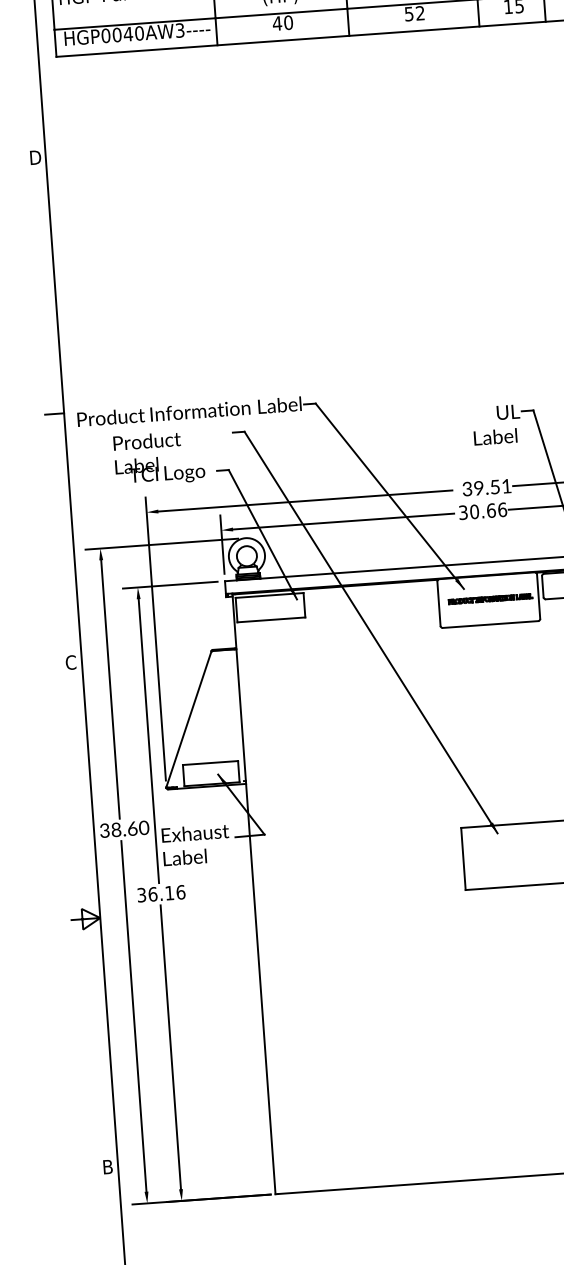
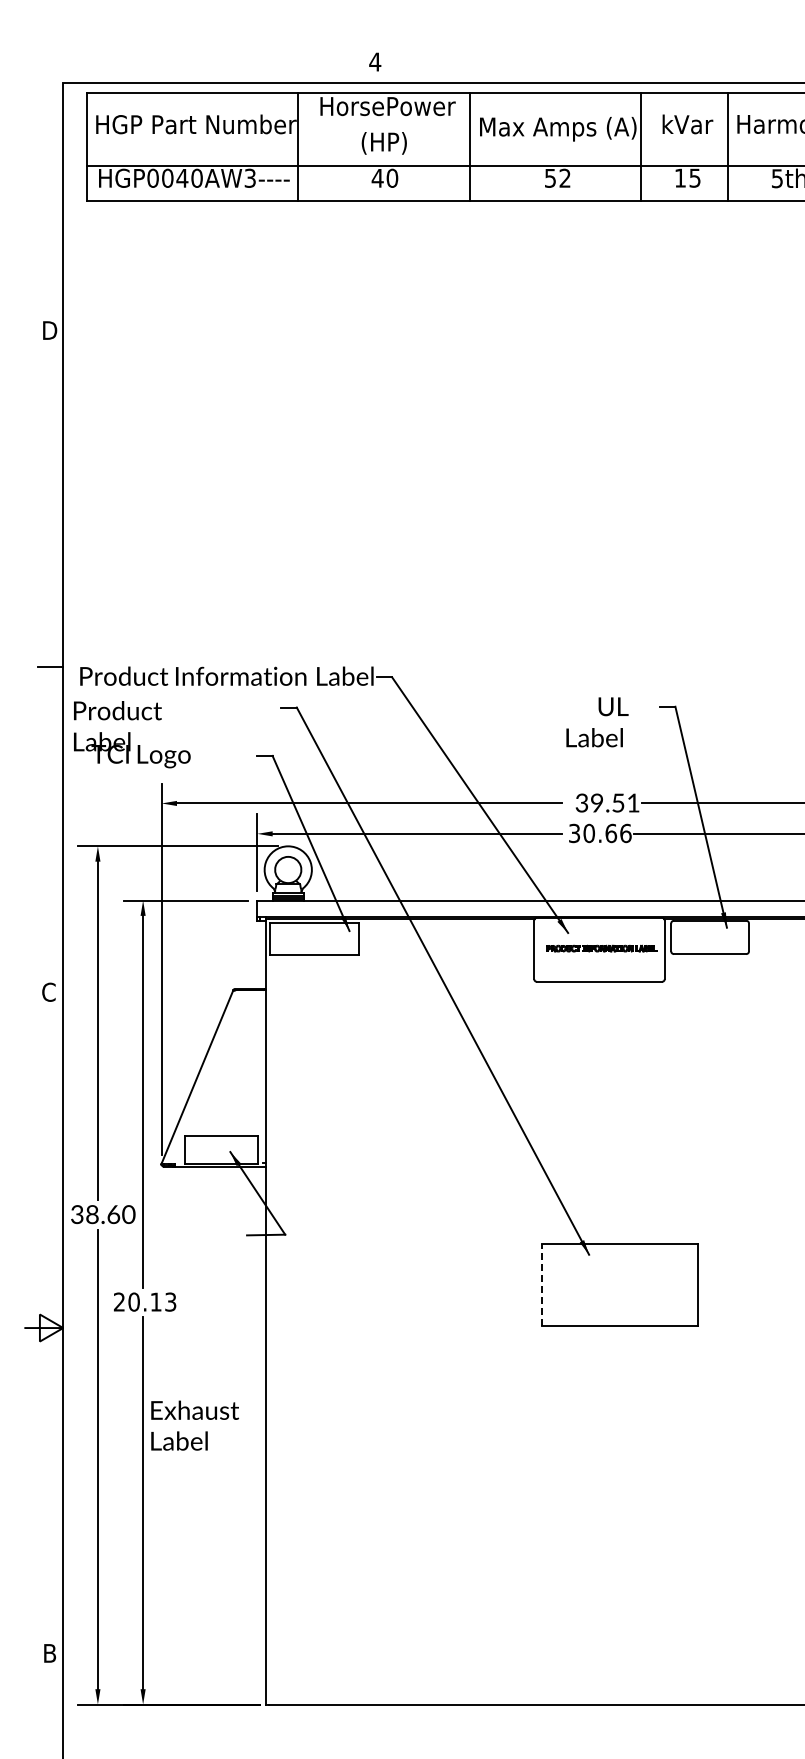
text: (496, 425) -> (597, 722), moved
text: (159, 458) -> (132, 734), moved
text: (195, 844) -> (194, 1425), moved
line: (463, 859) -> (542, 1285), solid -> dashed
text: (161, 893) -> (145, 1301), 36.16 -> 20.13

